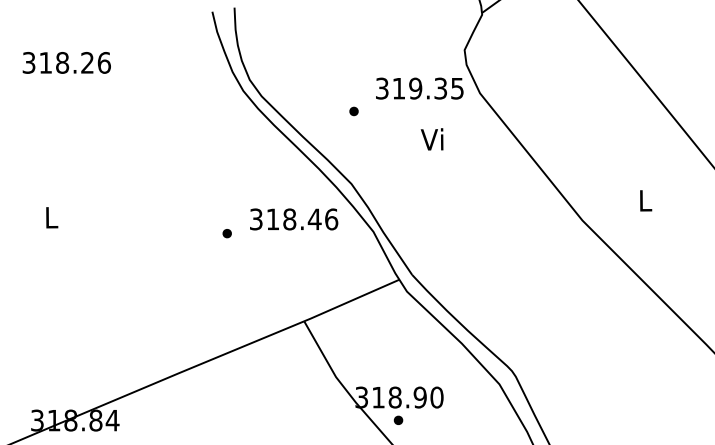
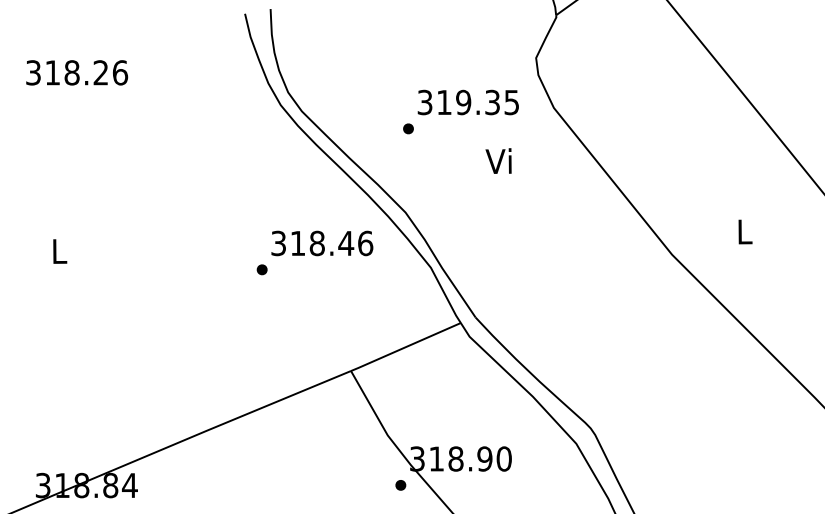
text: (419, 88) -> (467, 102), moved
text: (294, 219) -> (322, 243), moved
part: (398, 420) -> (400, 485), moved

